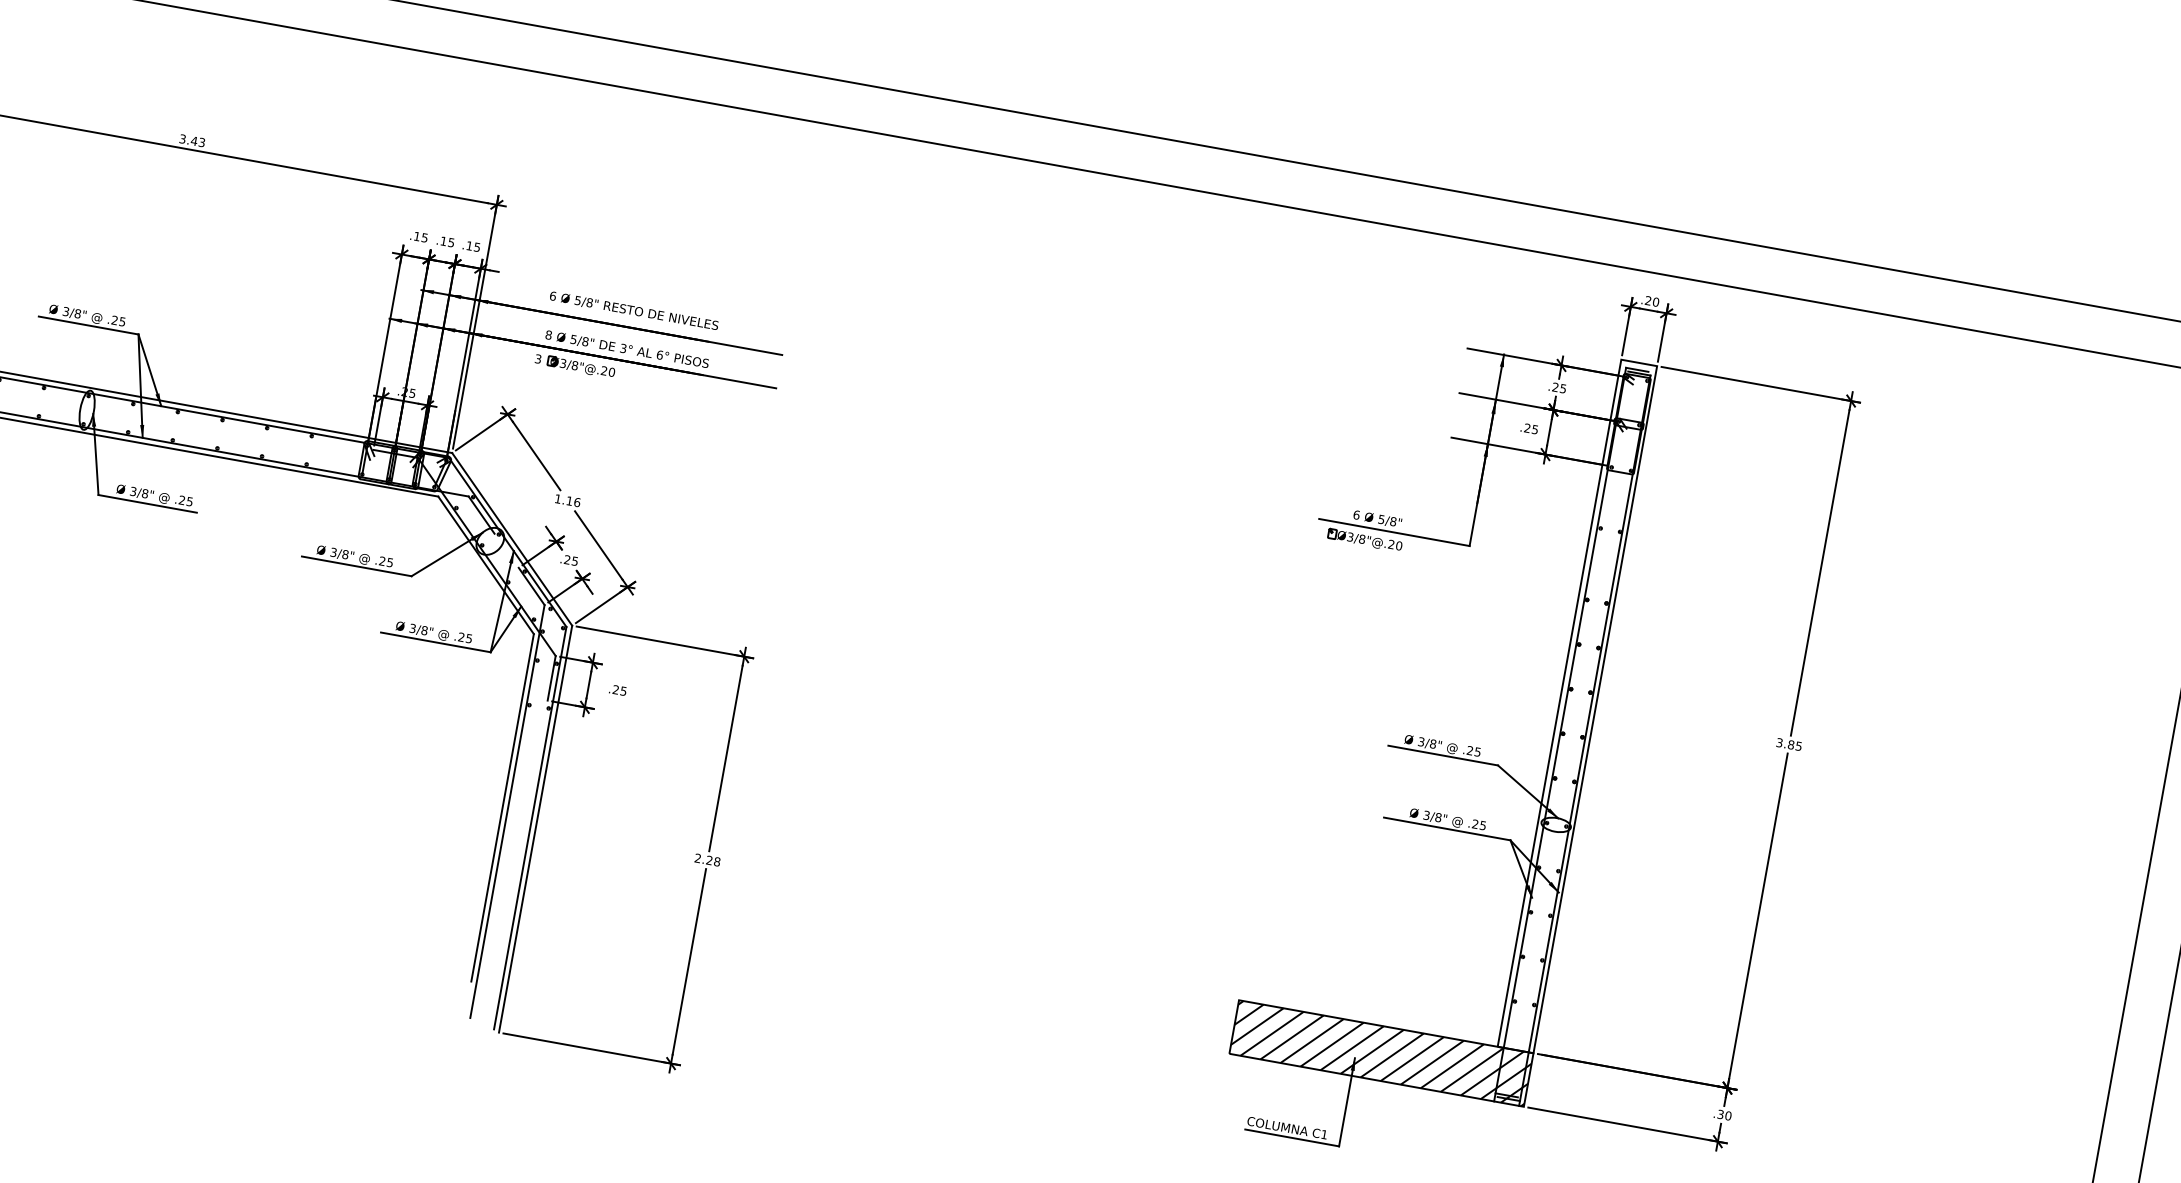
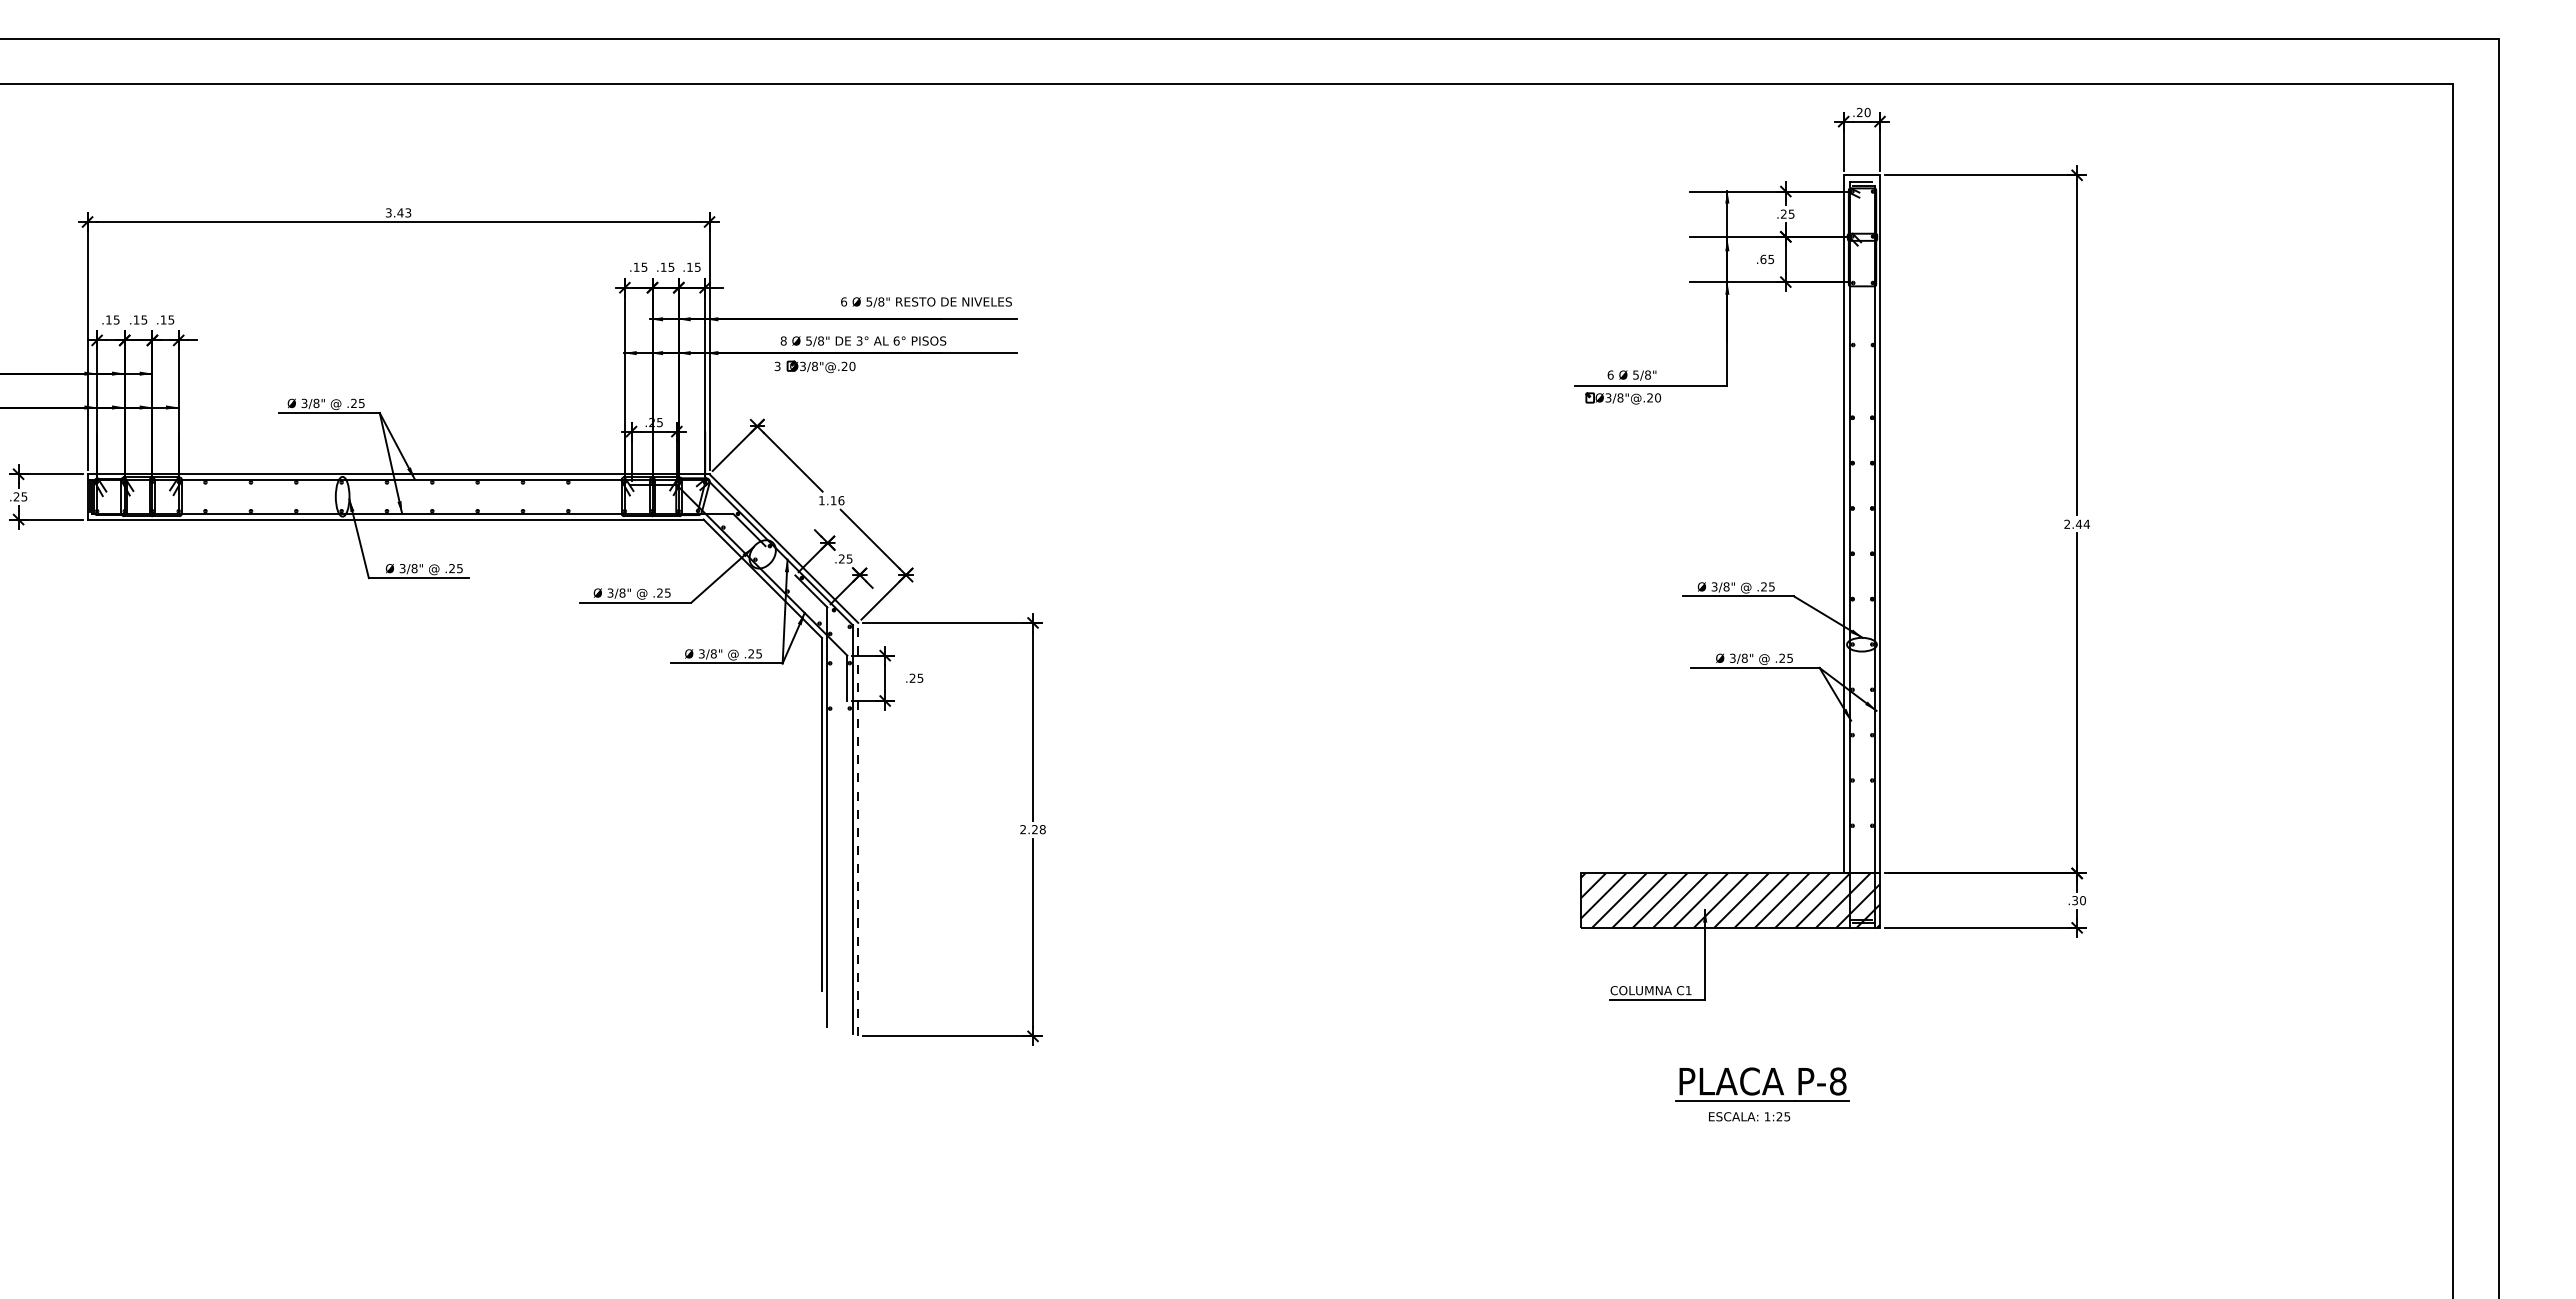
text: (634, 311) -> (926, 302), moved
text: (1527, 428) -> (1763, 259), .25 -> .65
text: (1789, 743) -> (2077, 523), 3.85 -> 2.44
line: (535, 829) -> (858, 829), solid -> dashed

